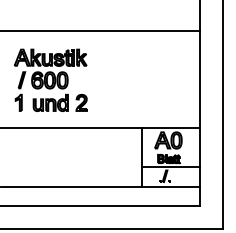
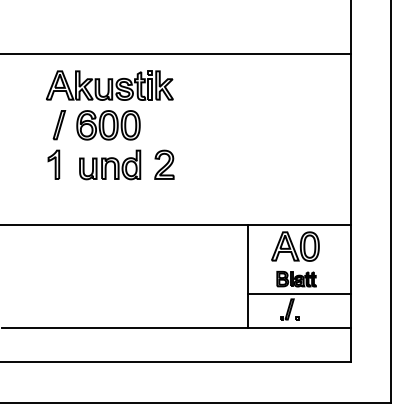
part: (50, 80) -> (109, 125), moved

